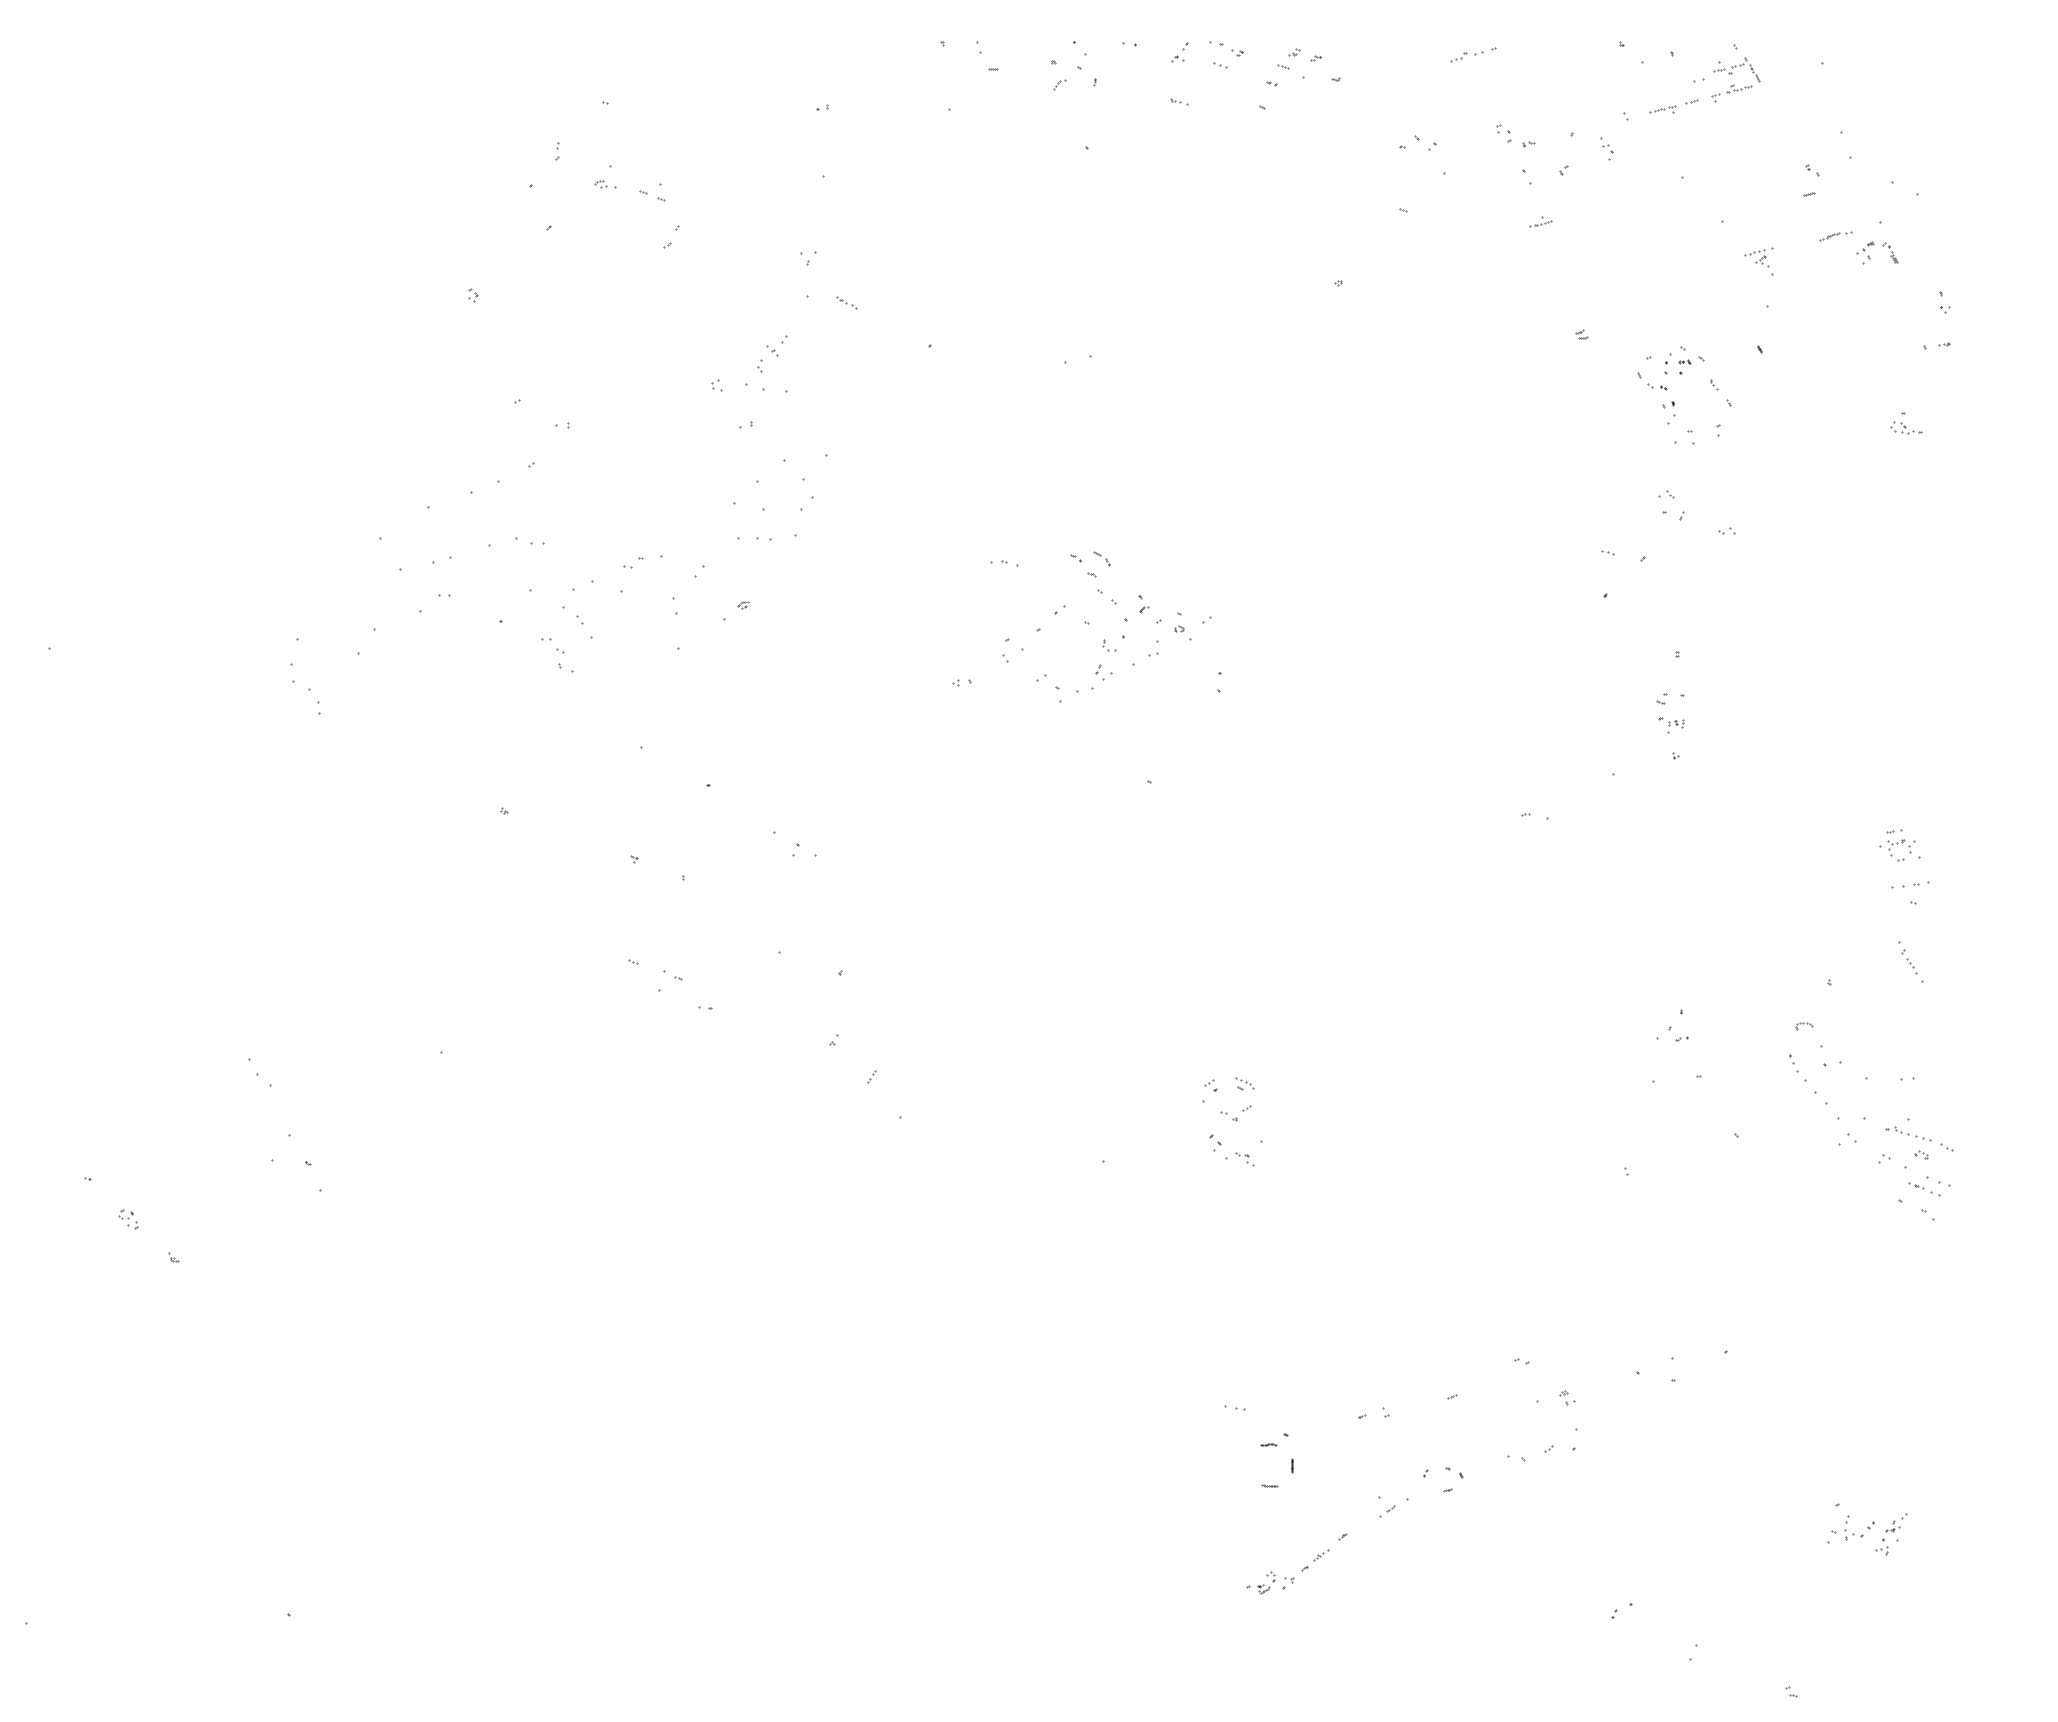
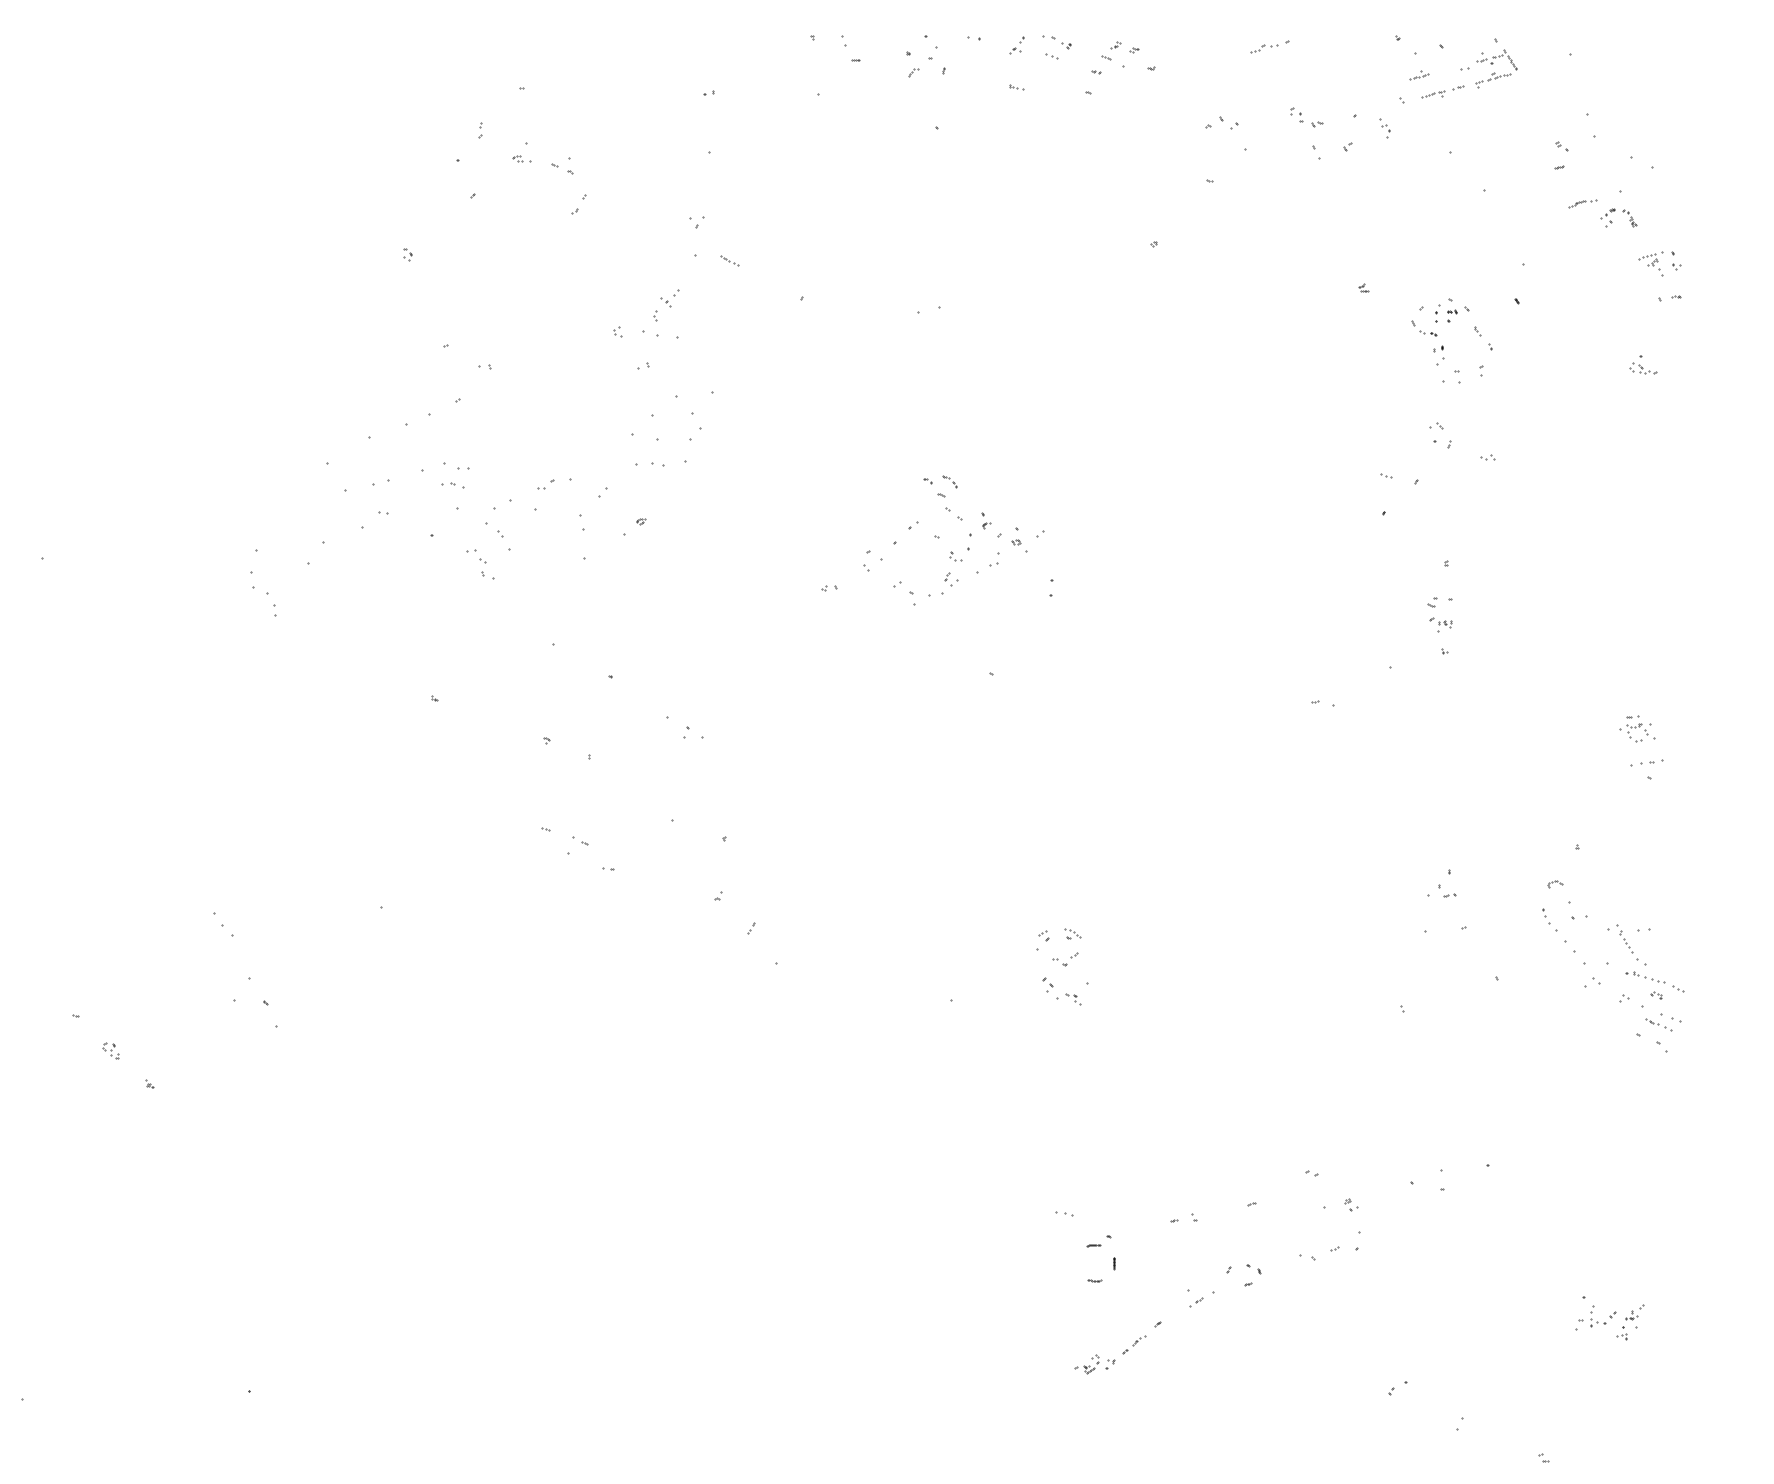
part: (1541, 222) -> (1419, 75), moved
part: (1758, 260) -> (1650, 263), moved
part: (1004, 563) -> (452, 485), moved
part: (1911, 962) -> (1627, 942), moved

